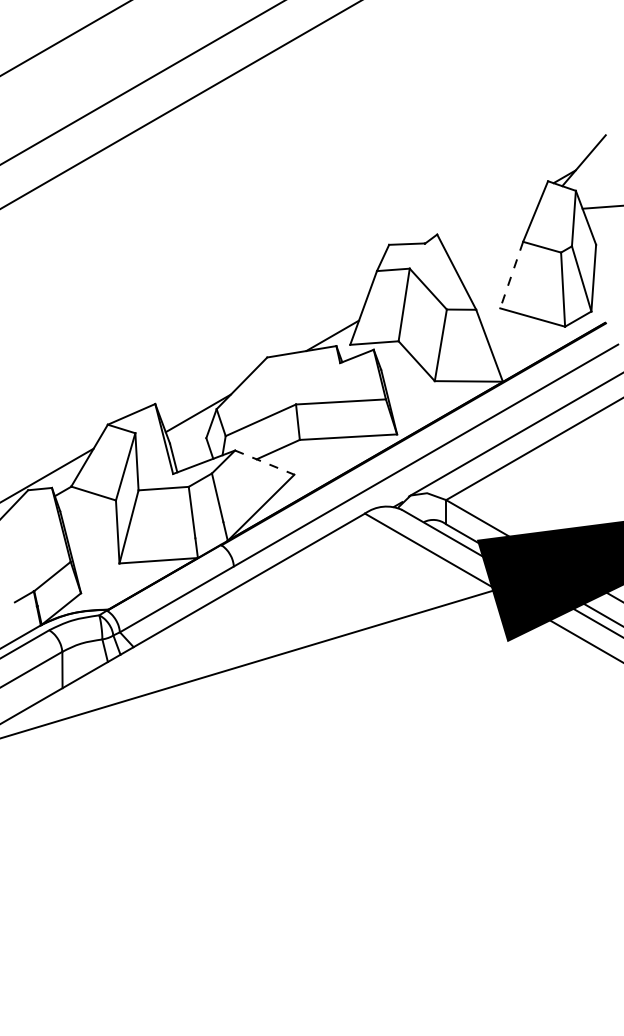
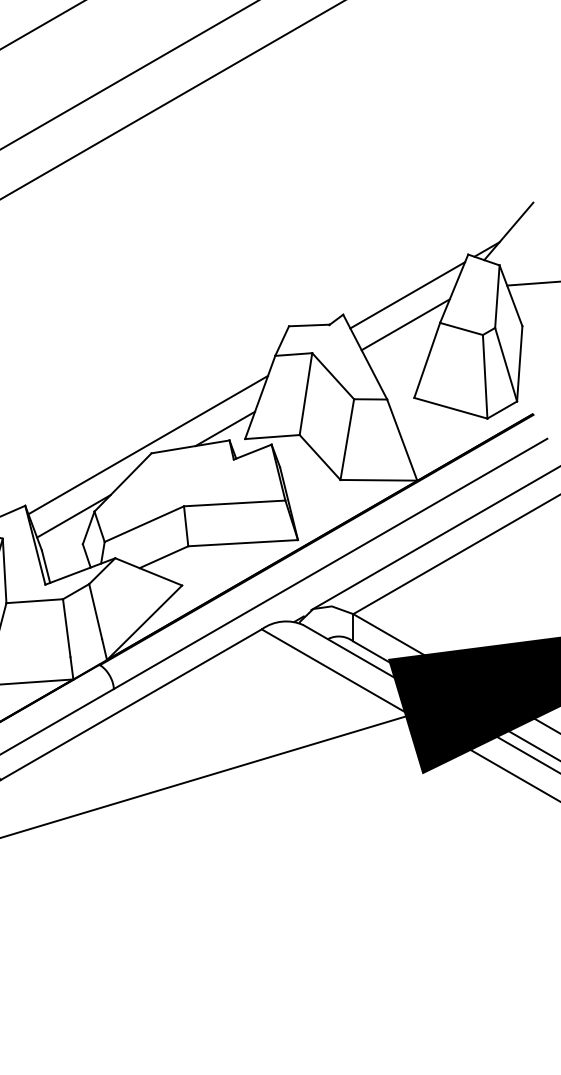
line: (494, 217) -> (407, 295), added
line: (492, 243) -> (405, 324), added
line: (511, 275) -> (426, 360), dashed -> solid
line: (264, 349) -> (148, 444), added
line: (265, 462) -> (149, 571), dashed -> solid

